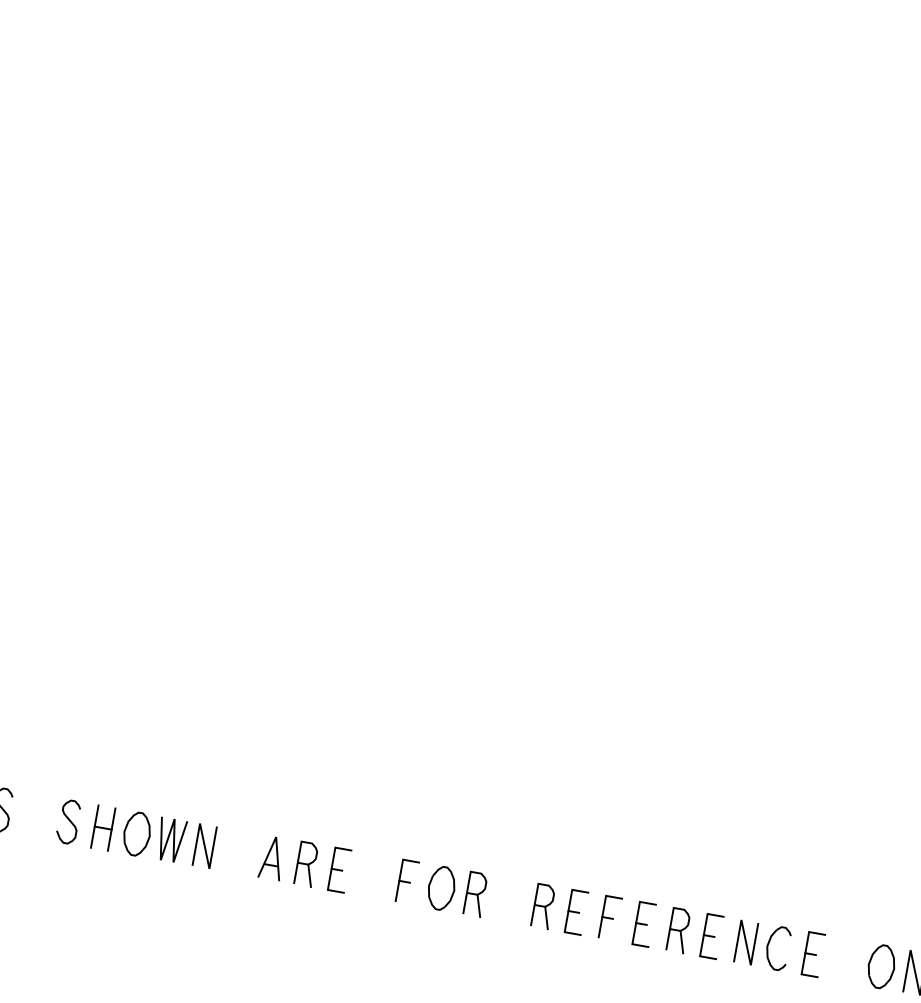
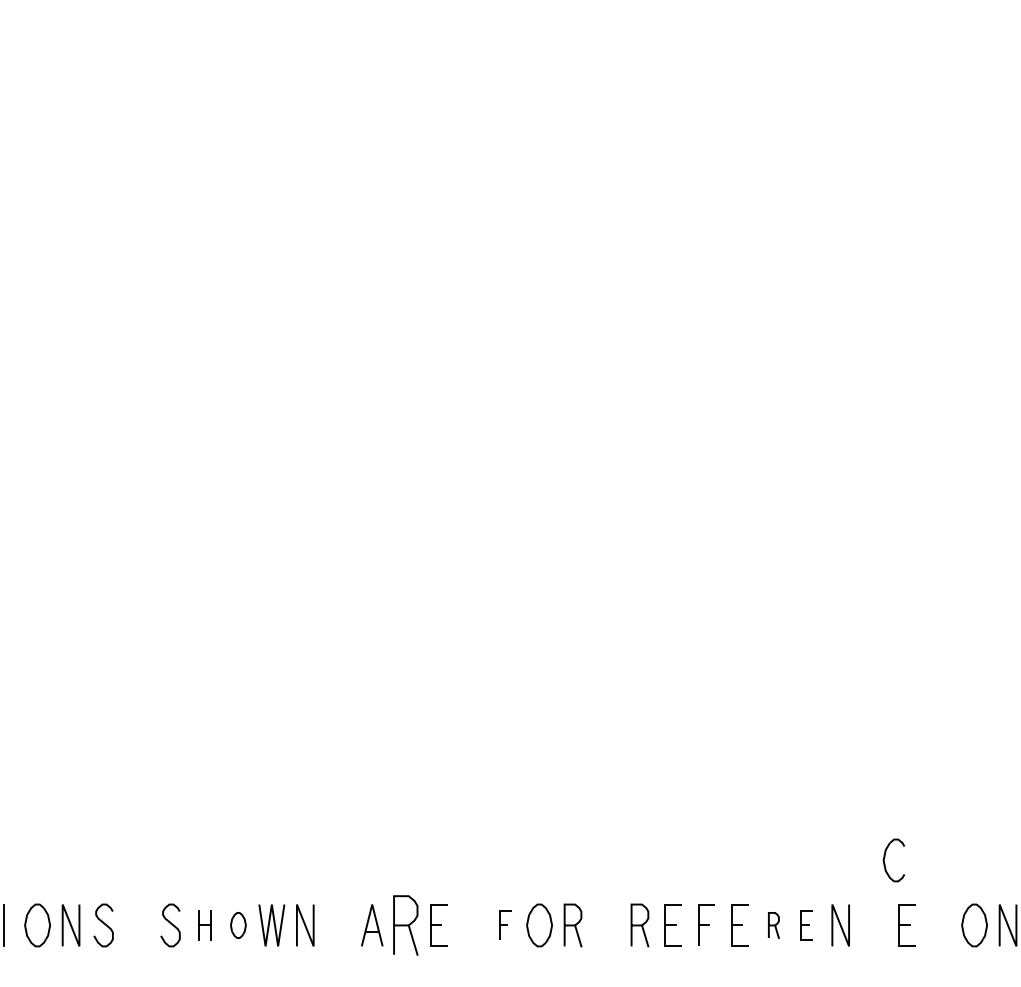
part: (102, 828) -> (204, 925), size x0.7
part: (137, 834) -> (238, 925), size x0.6
part: (306, 864) -> (405, 925), size x1.4
part: (407, 881) -> (505, 924), size x0.7
part: (678, 930) -> (773, 925), size x0.6
part: (711, 936) -> (806, 925), size x0.7
part: (769, 943) -> (885, 857), moved

